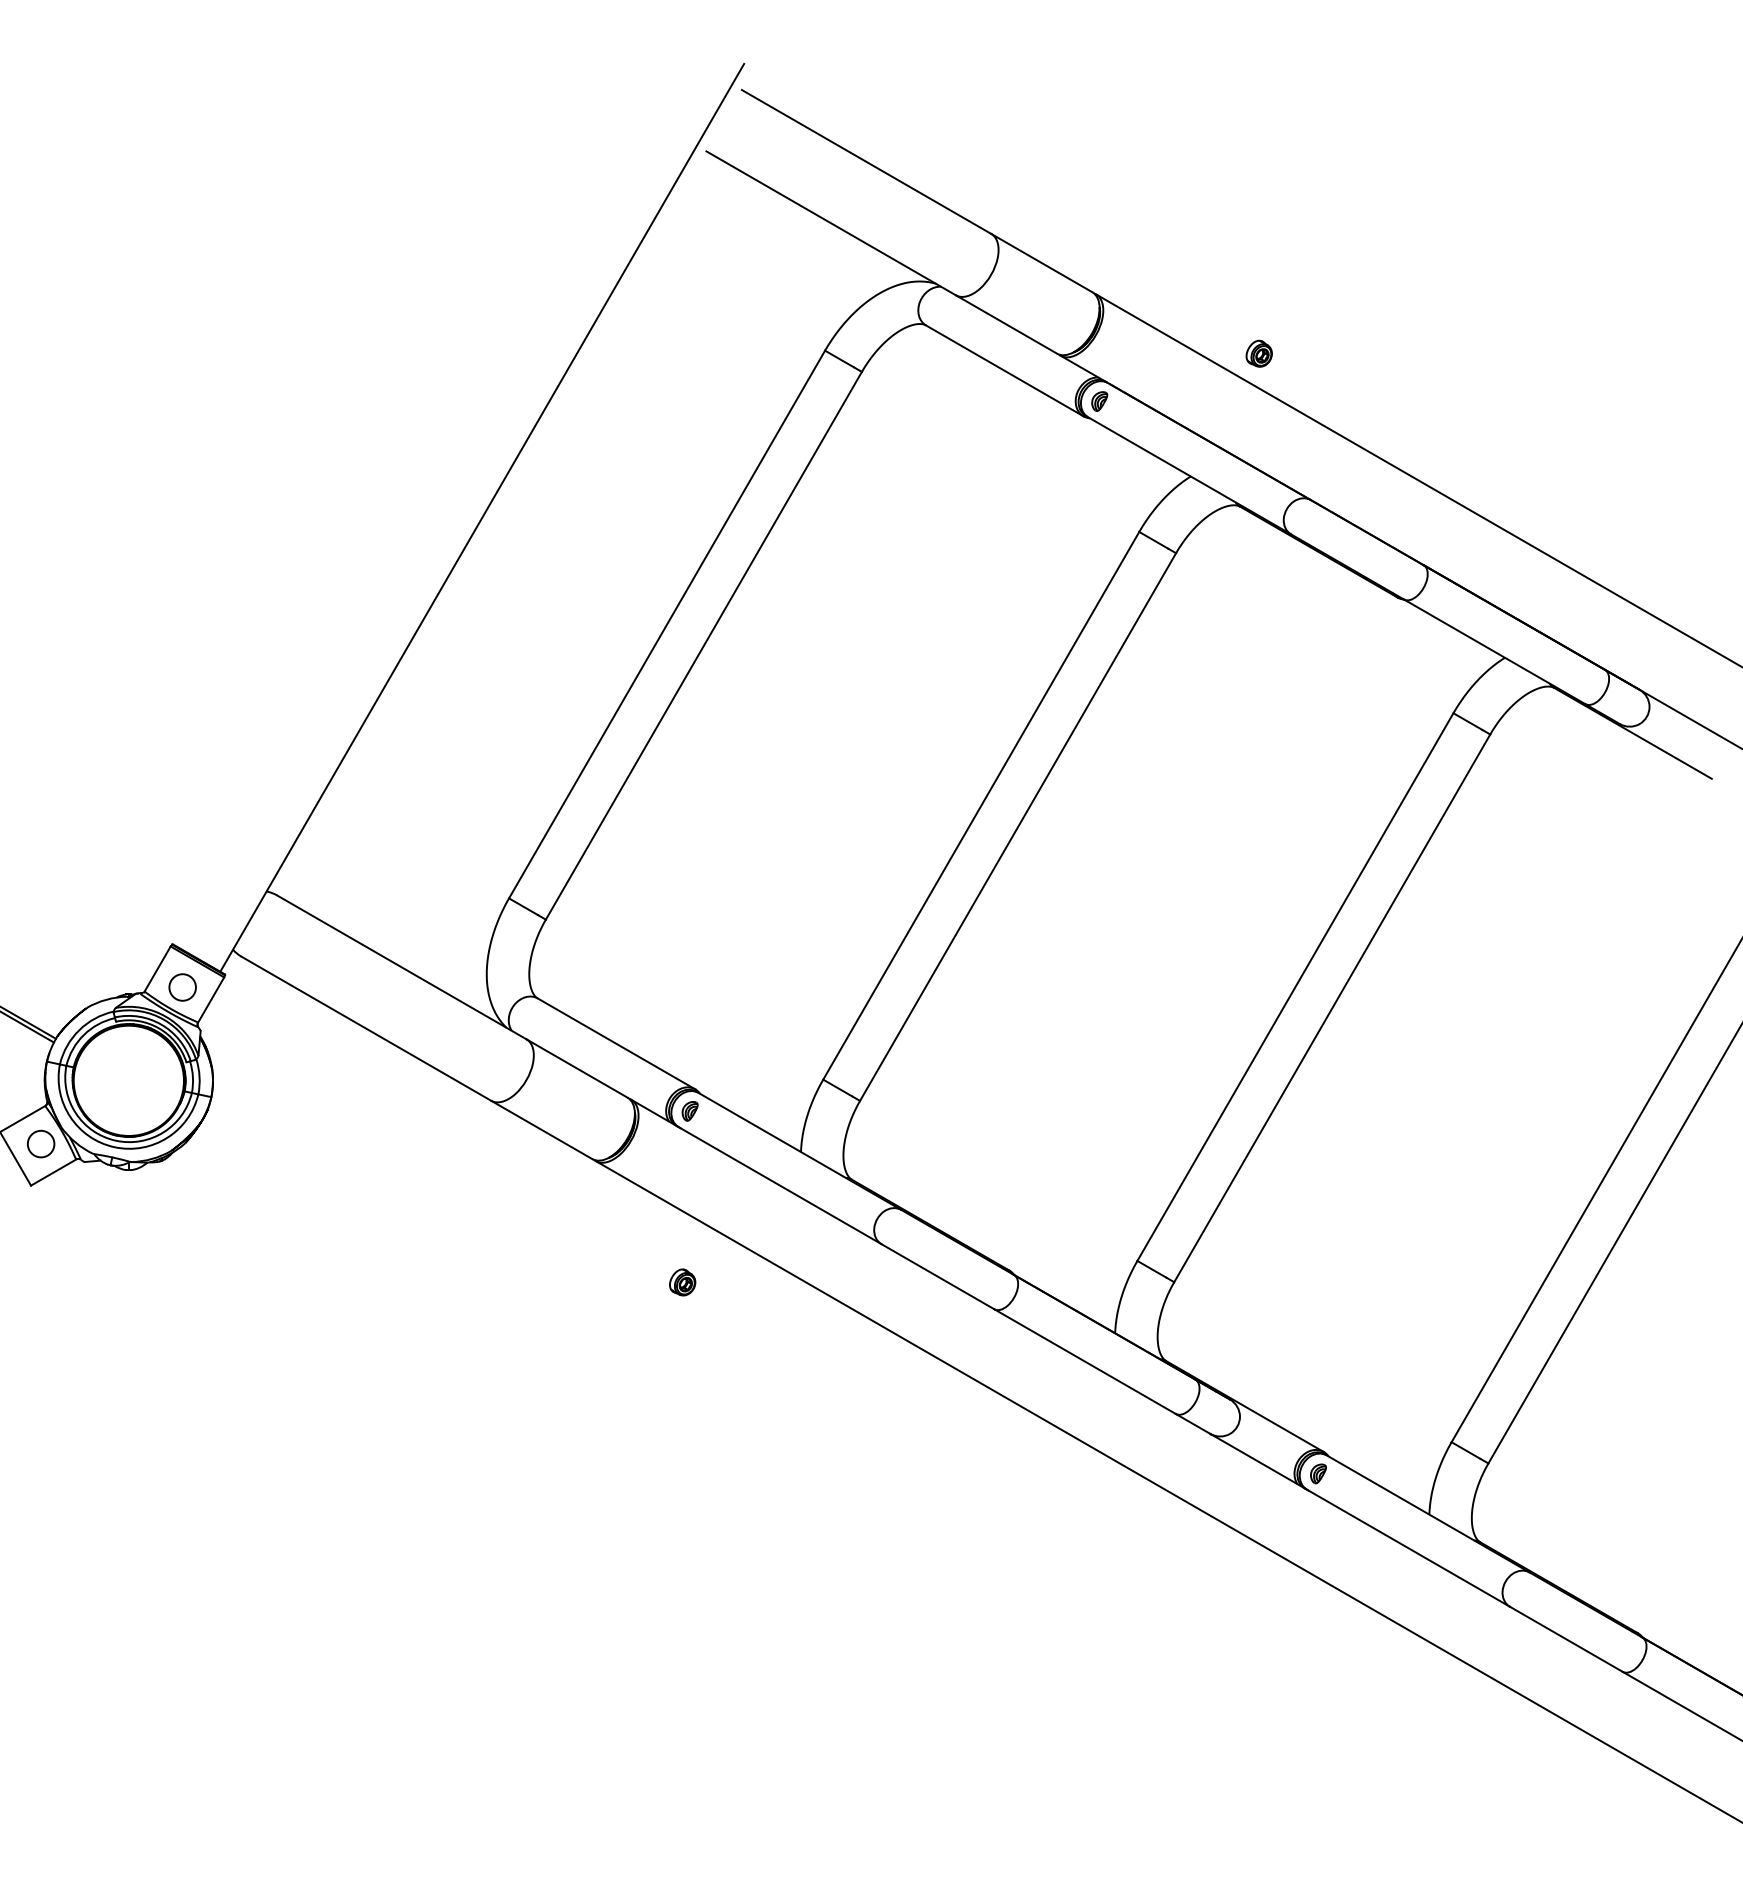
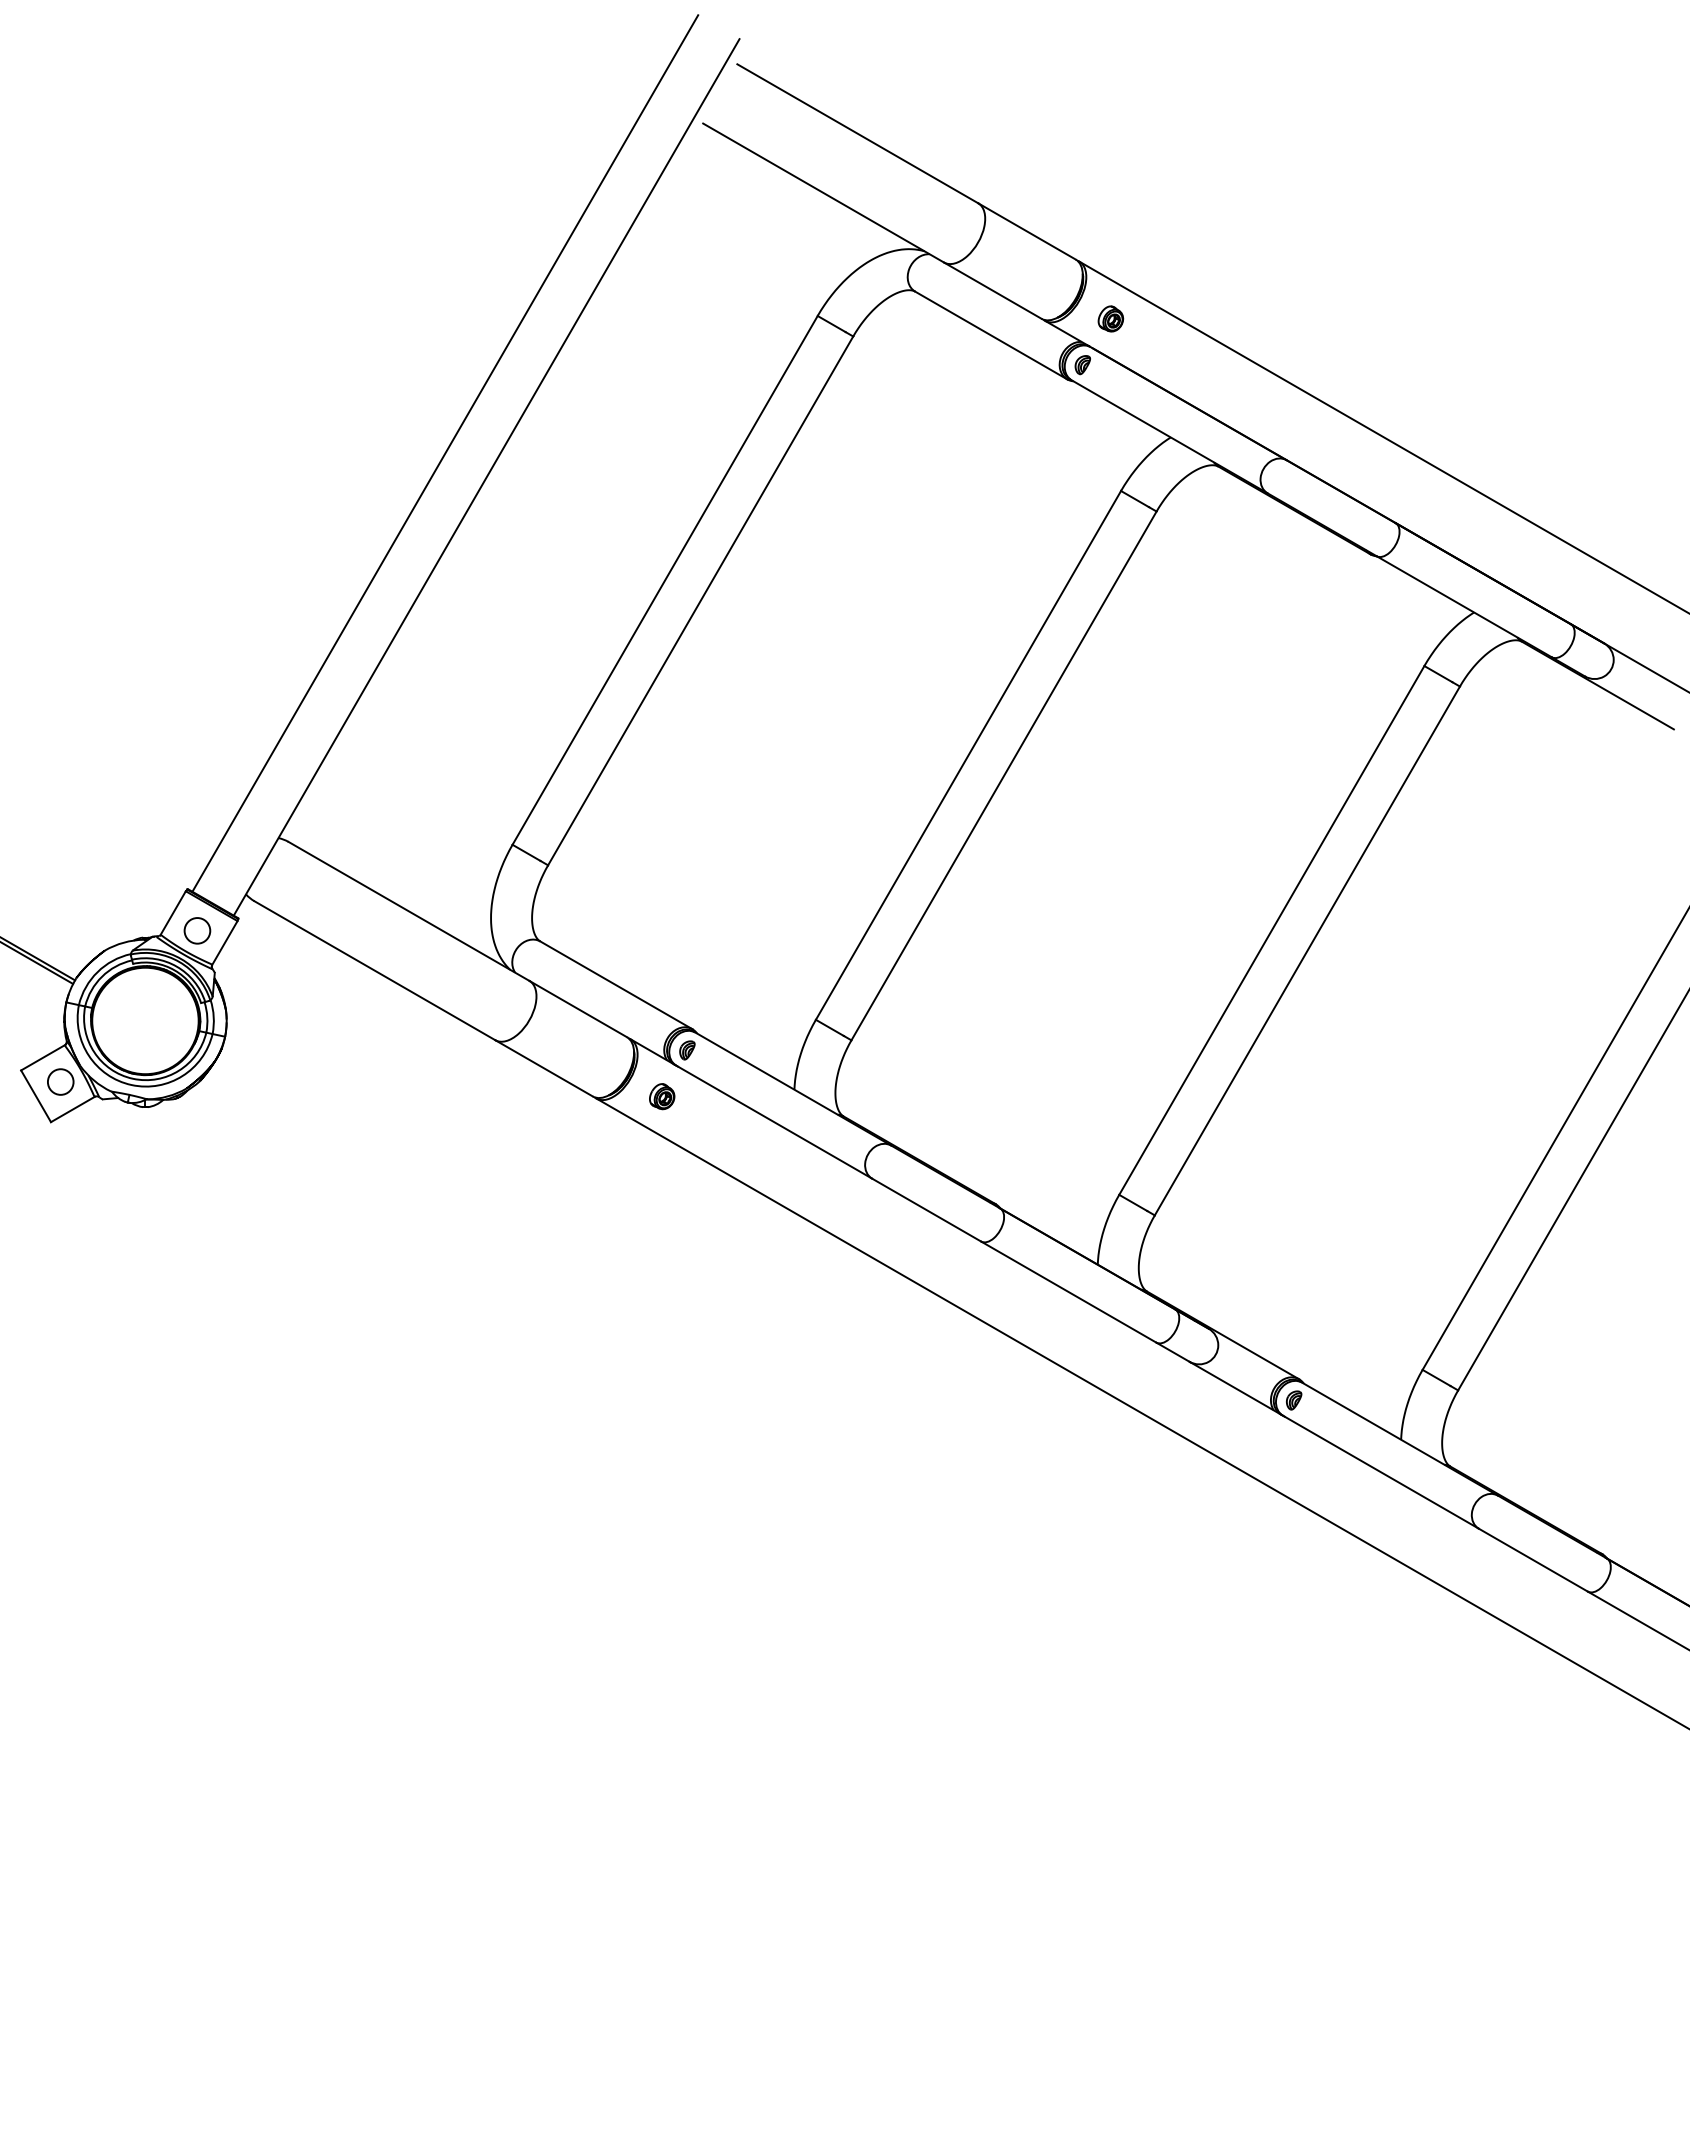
part: (1258, 353) -> (1110, 318), moved
line: (439, 493) -> (445, 453), added
part: (682, 1282) -> (662, 1096), moved

